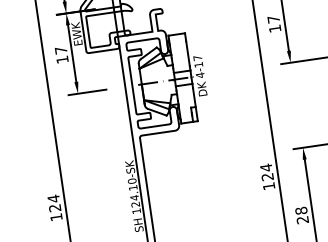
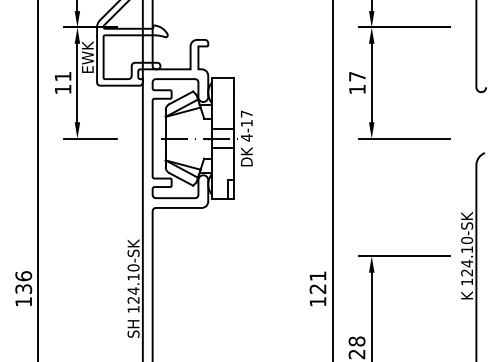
text: (61, 50) -> (63, 76), 17 -> 11
text: (265, 168) -> (317, 276), 124 -> 121
text: (54, 203) -> (23, 282), 124 -> 136

